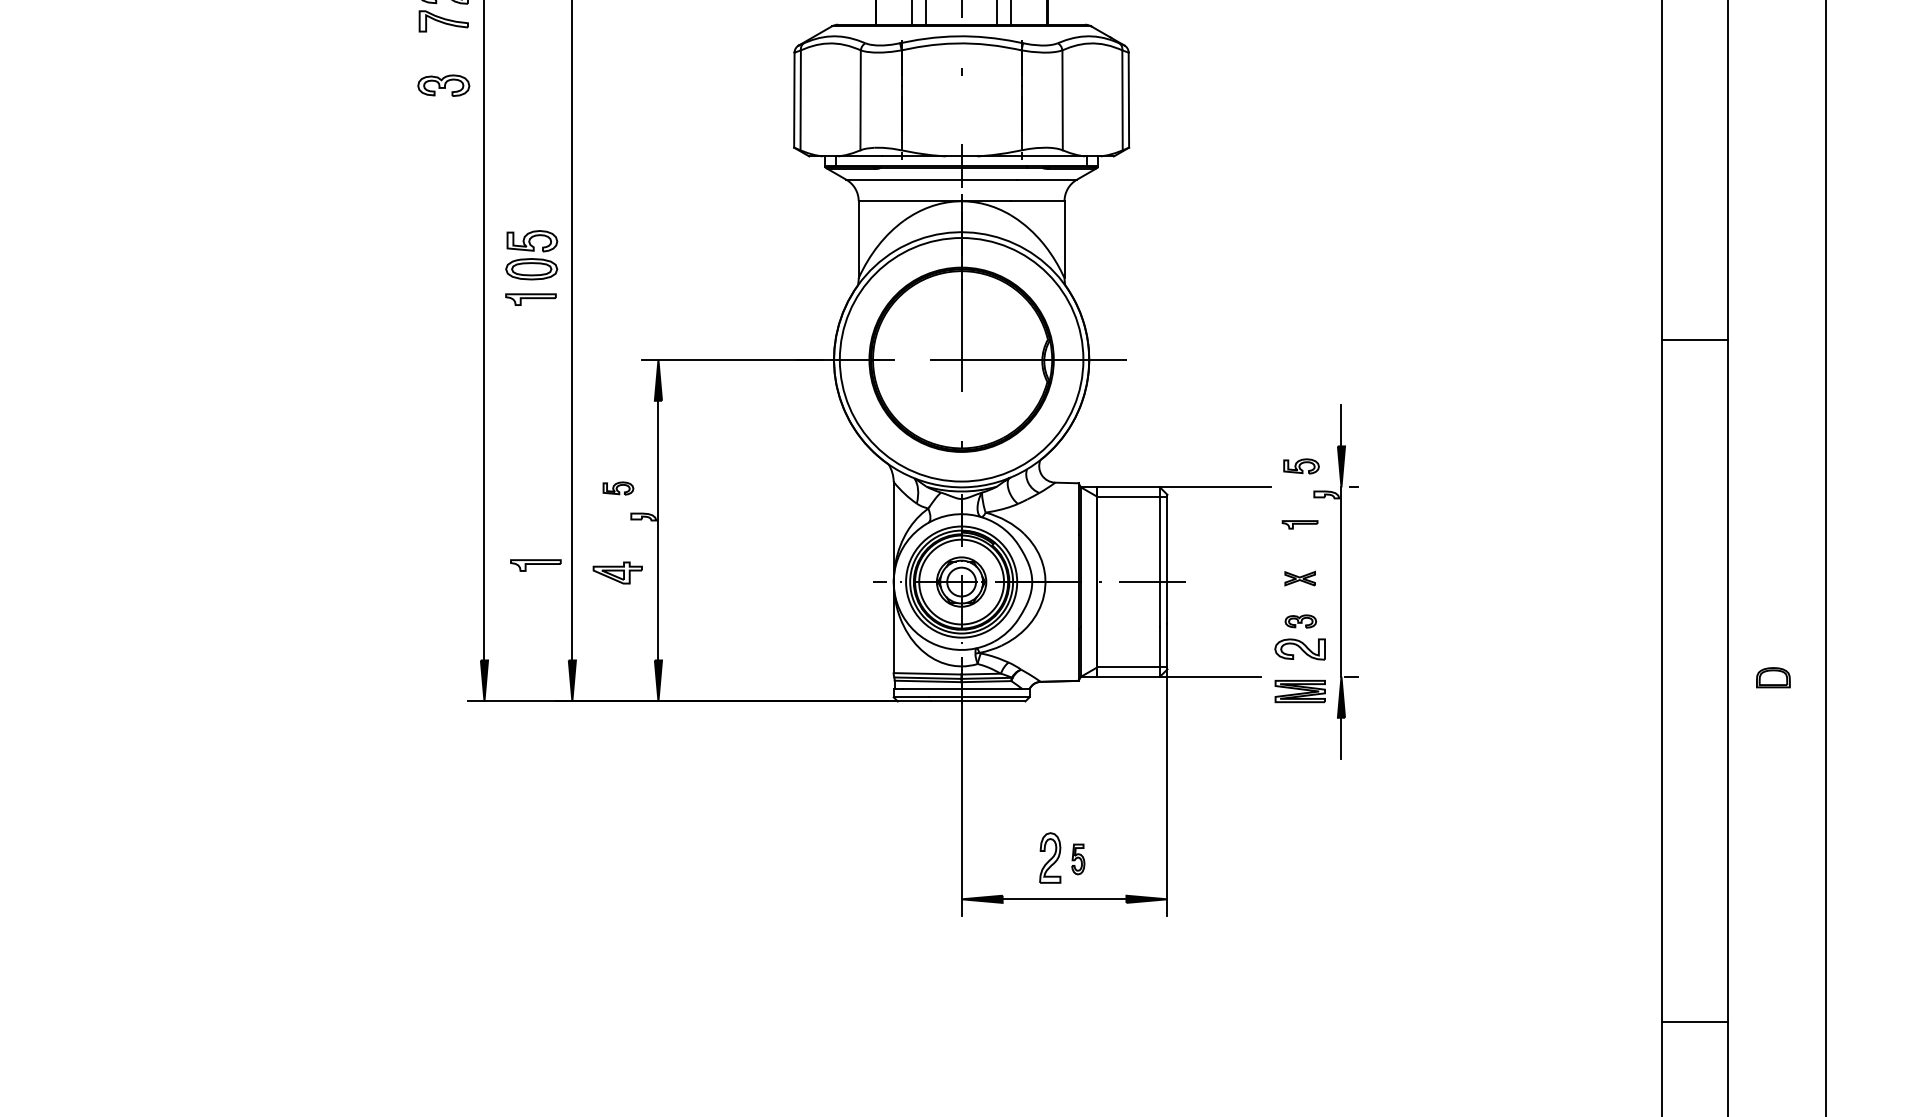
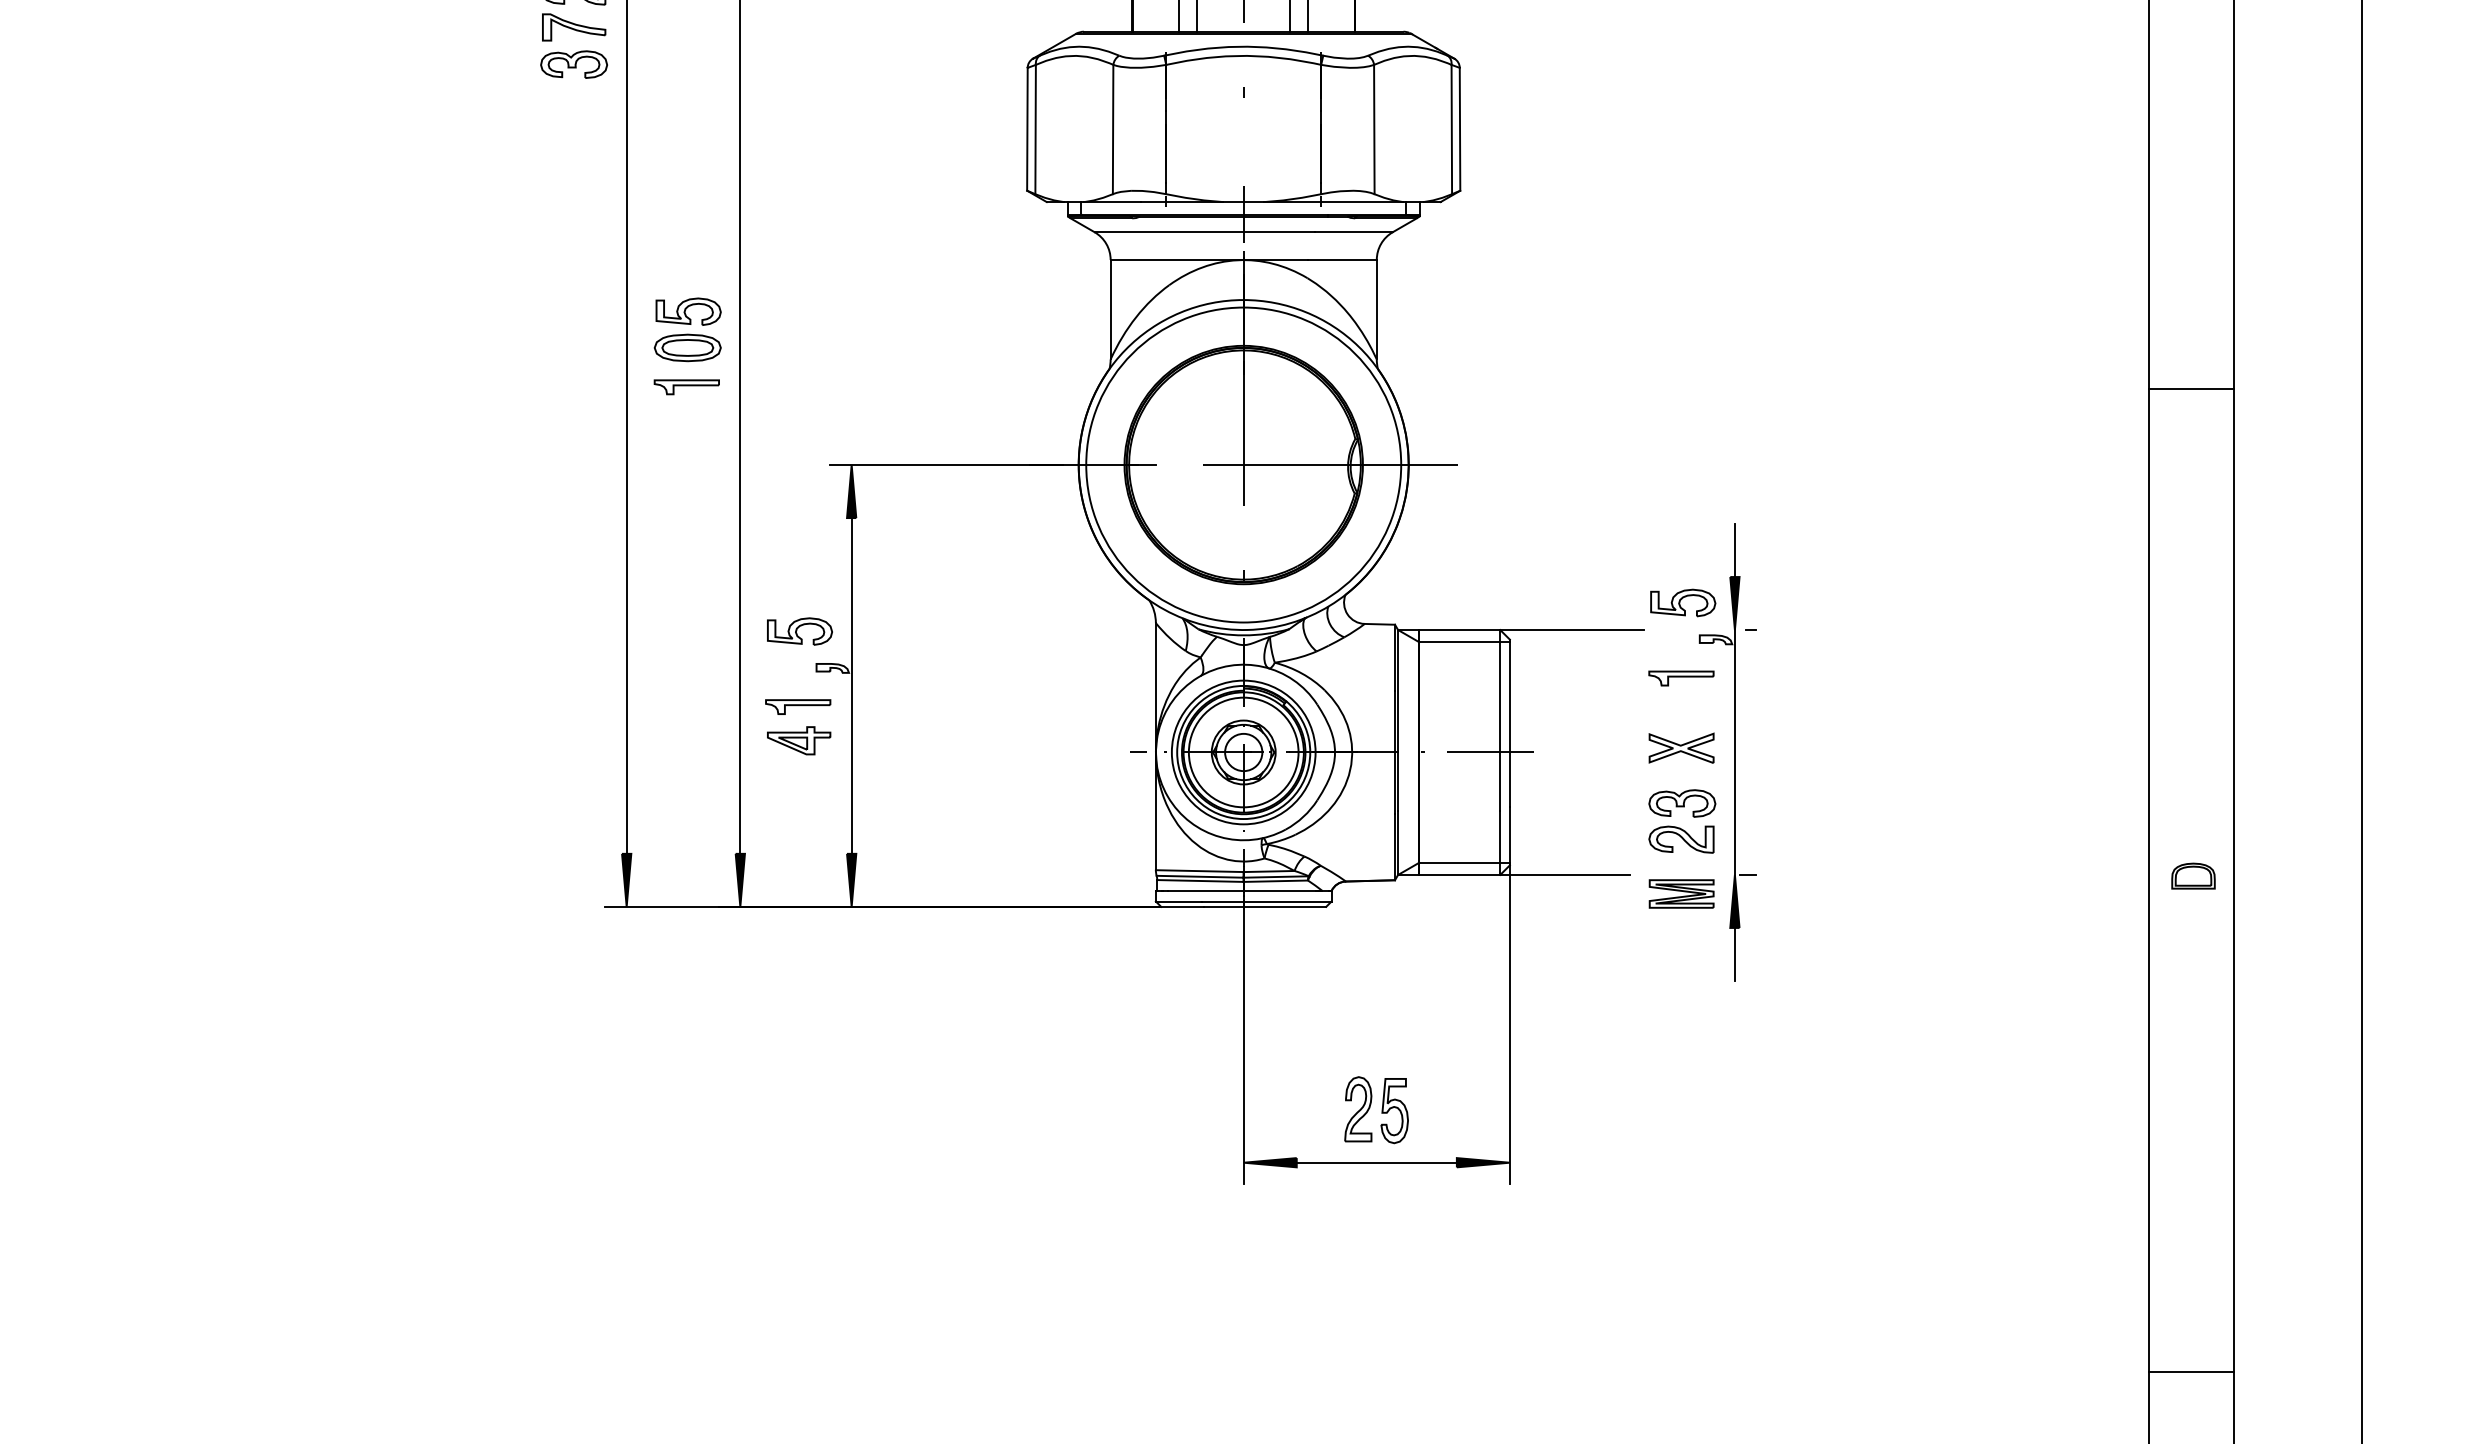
part: (443, 85) -> (573, 64), moved
line: (1694, 340) -> (2191, 388), moved
part: (1301, 466) -> (1683, 602), size x1.43
part: (618, 488) -> (799, 631), size x1.67
part: (1300, 524) -> (1681, 678), size x1.43
part: (536, 565) -> (798, 706), moved
part: (1300, 578) -> (1681, 747), size x1.67
part: (1300, 621) -> (1682, 803), size x1.67
part: (1773, 677) -> (2193, 875), moved
part: (1078, 859) -> (1394, 1111), size x1.67
line: (1694, 1022) -> (2191, 1371), moved

